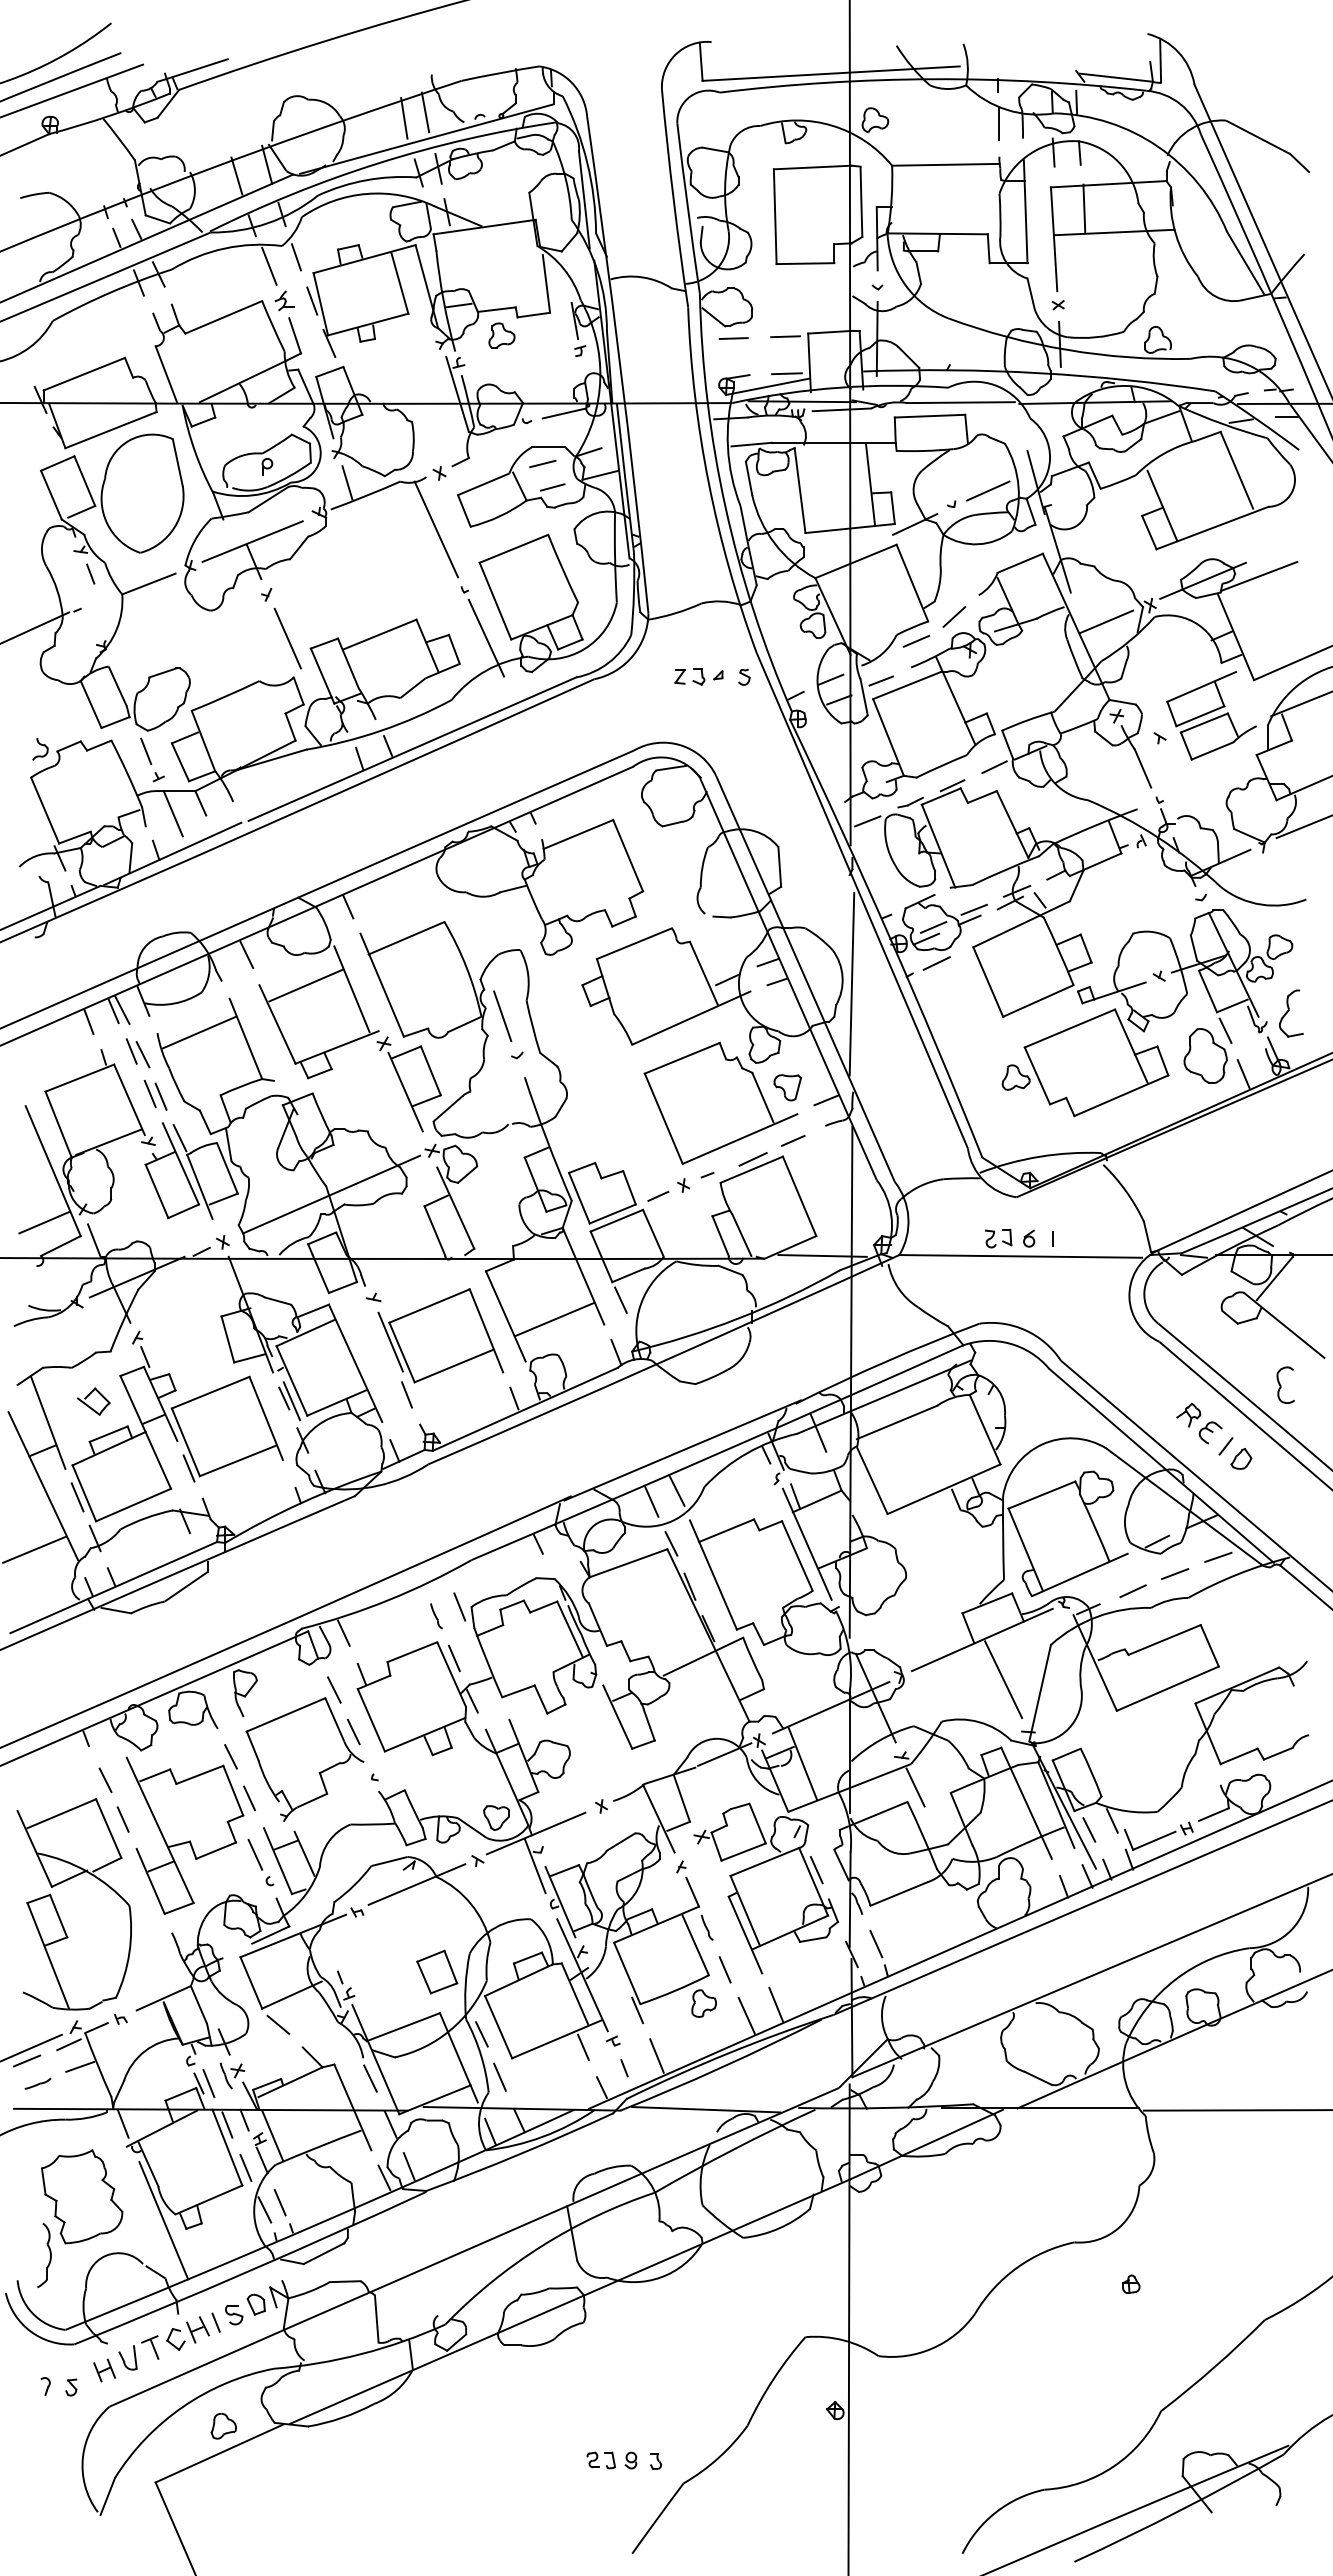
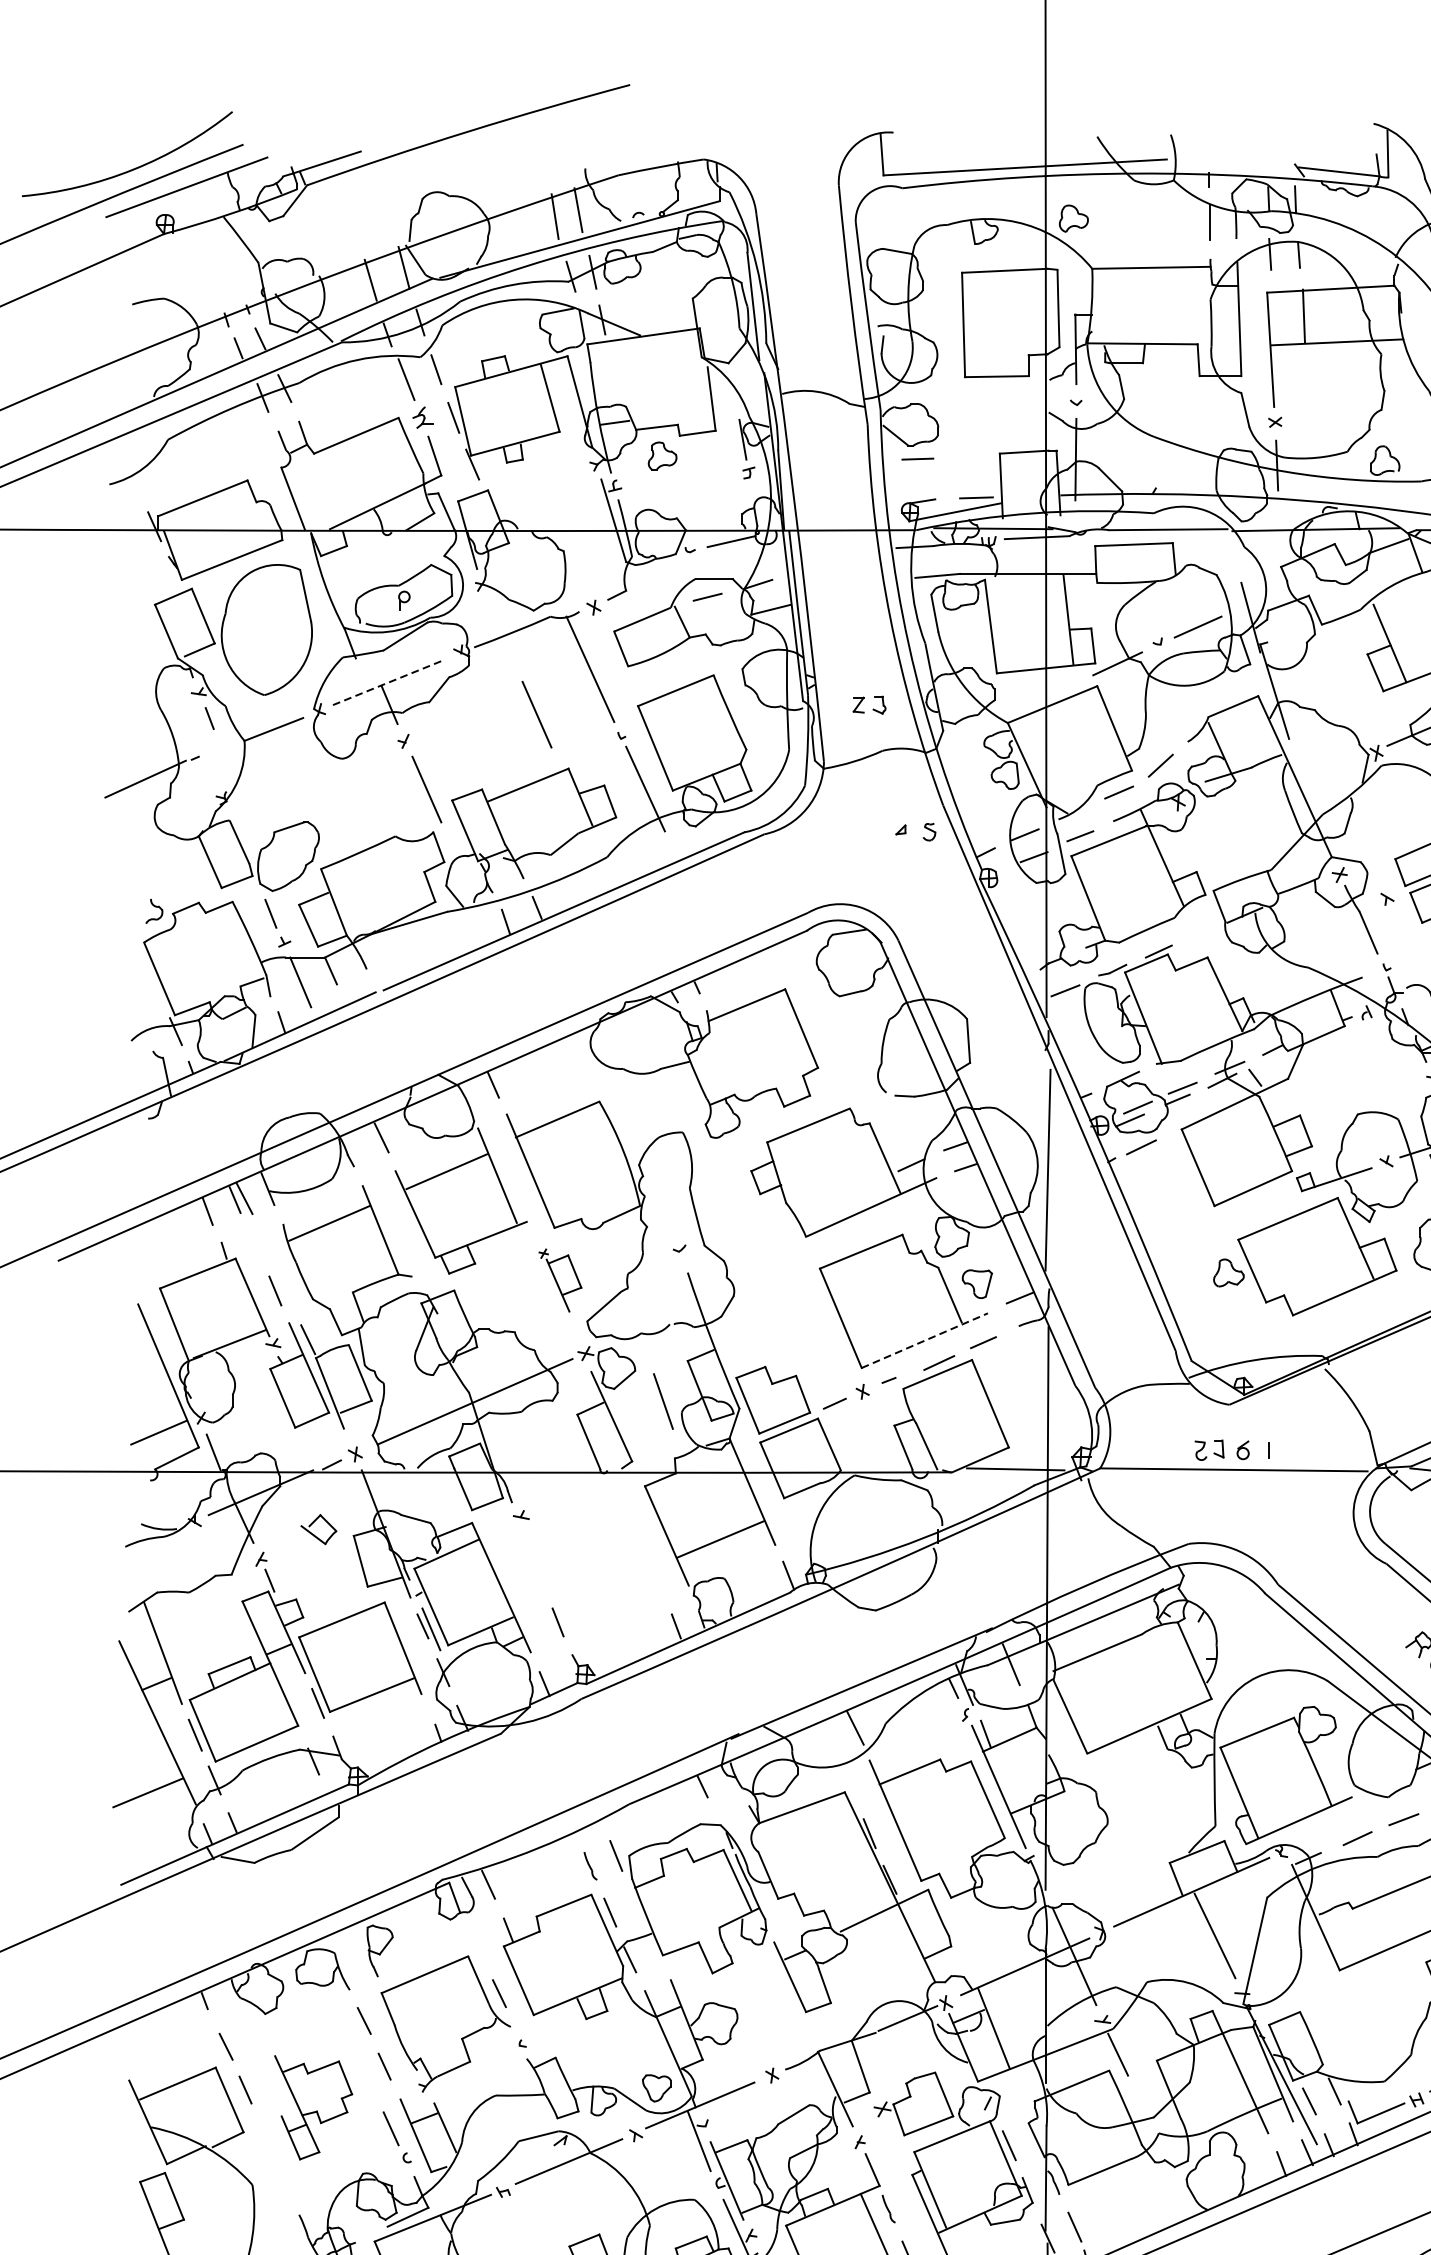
line: (785, 336) -> (974, 456), removed
line: (347, 482) -> (492, 617), removed
line: (552, 487) -> (718, 623), removed
line: (253, 541) -> (389, 682), solid -> dashed
line: (387, 570) -> (536, 714), added
line: (1106, 621) -> (1328, 770), removed
part: (689, 676) -> (869, 704), moved
line: (994, 767) -> (1205, 931), removed
line: (502, 1016) -> (663, 1401), moved
part: (137, 1053) -> (261, 1246), removed
part: (408, 1084) -> (559, 1280), size x0.6
line: (160, 1096) -> (286, 1293), removed
line: (740, 1138) -> (925, 1340), solid -> dashed
line: (620, 1299) -> (793, 1517), removed
part: (440, 1335) -> (594, 1556), removed
part: (93, 1401) -> (318, 1529), moved
line: (651, 1501) -> (827, 1739), removed
line: (1157, 1541) -> (1384, 1783), removed
line: (671, 1543) -> (849, 1786), removed
line: (334, 1689) -> (478, 1946), removed
part: (184, 1835) -> (313, 2107), size x0.6

